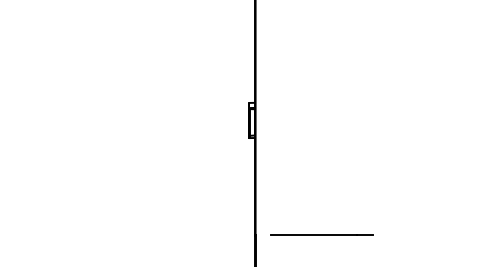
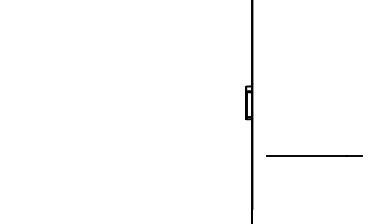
line: (321, 234) -> (313, 155), moved

